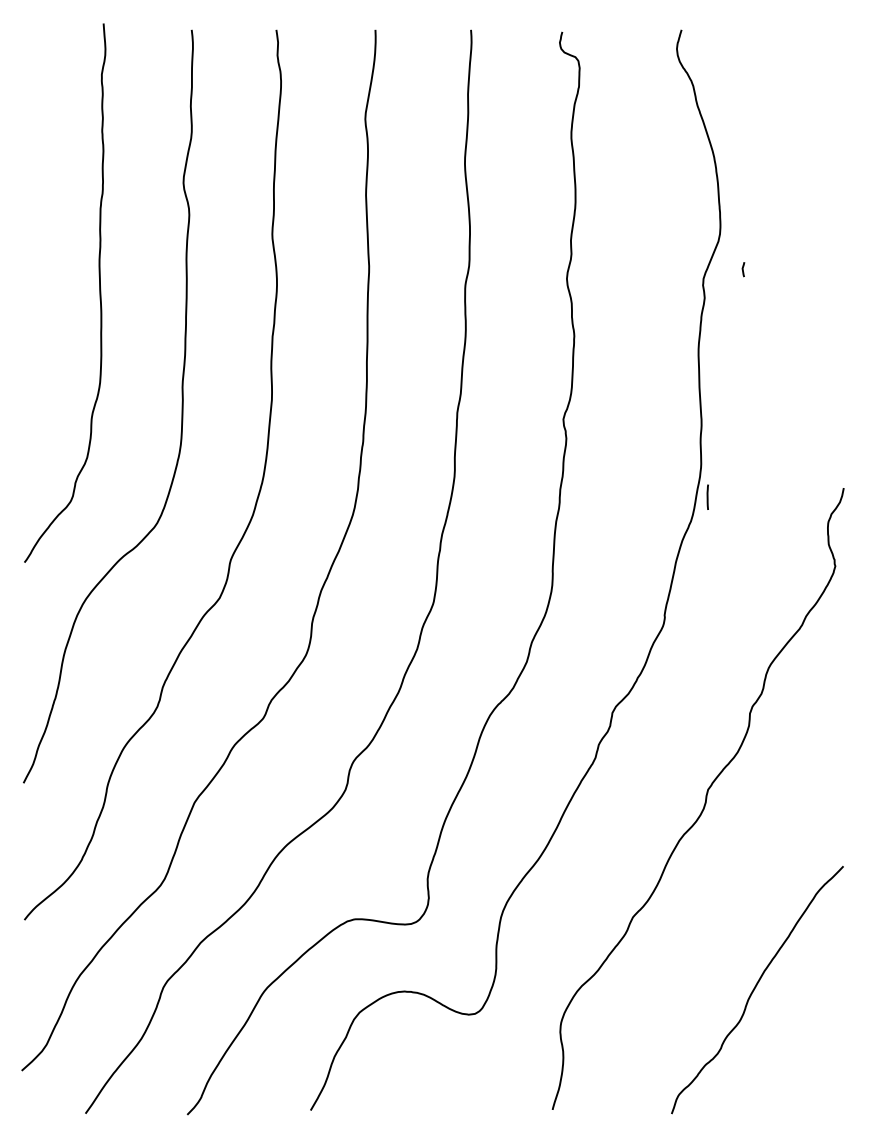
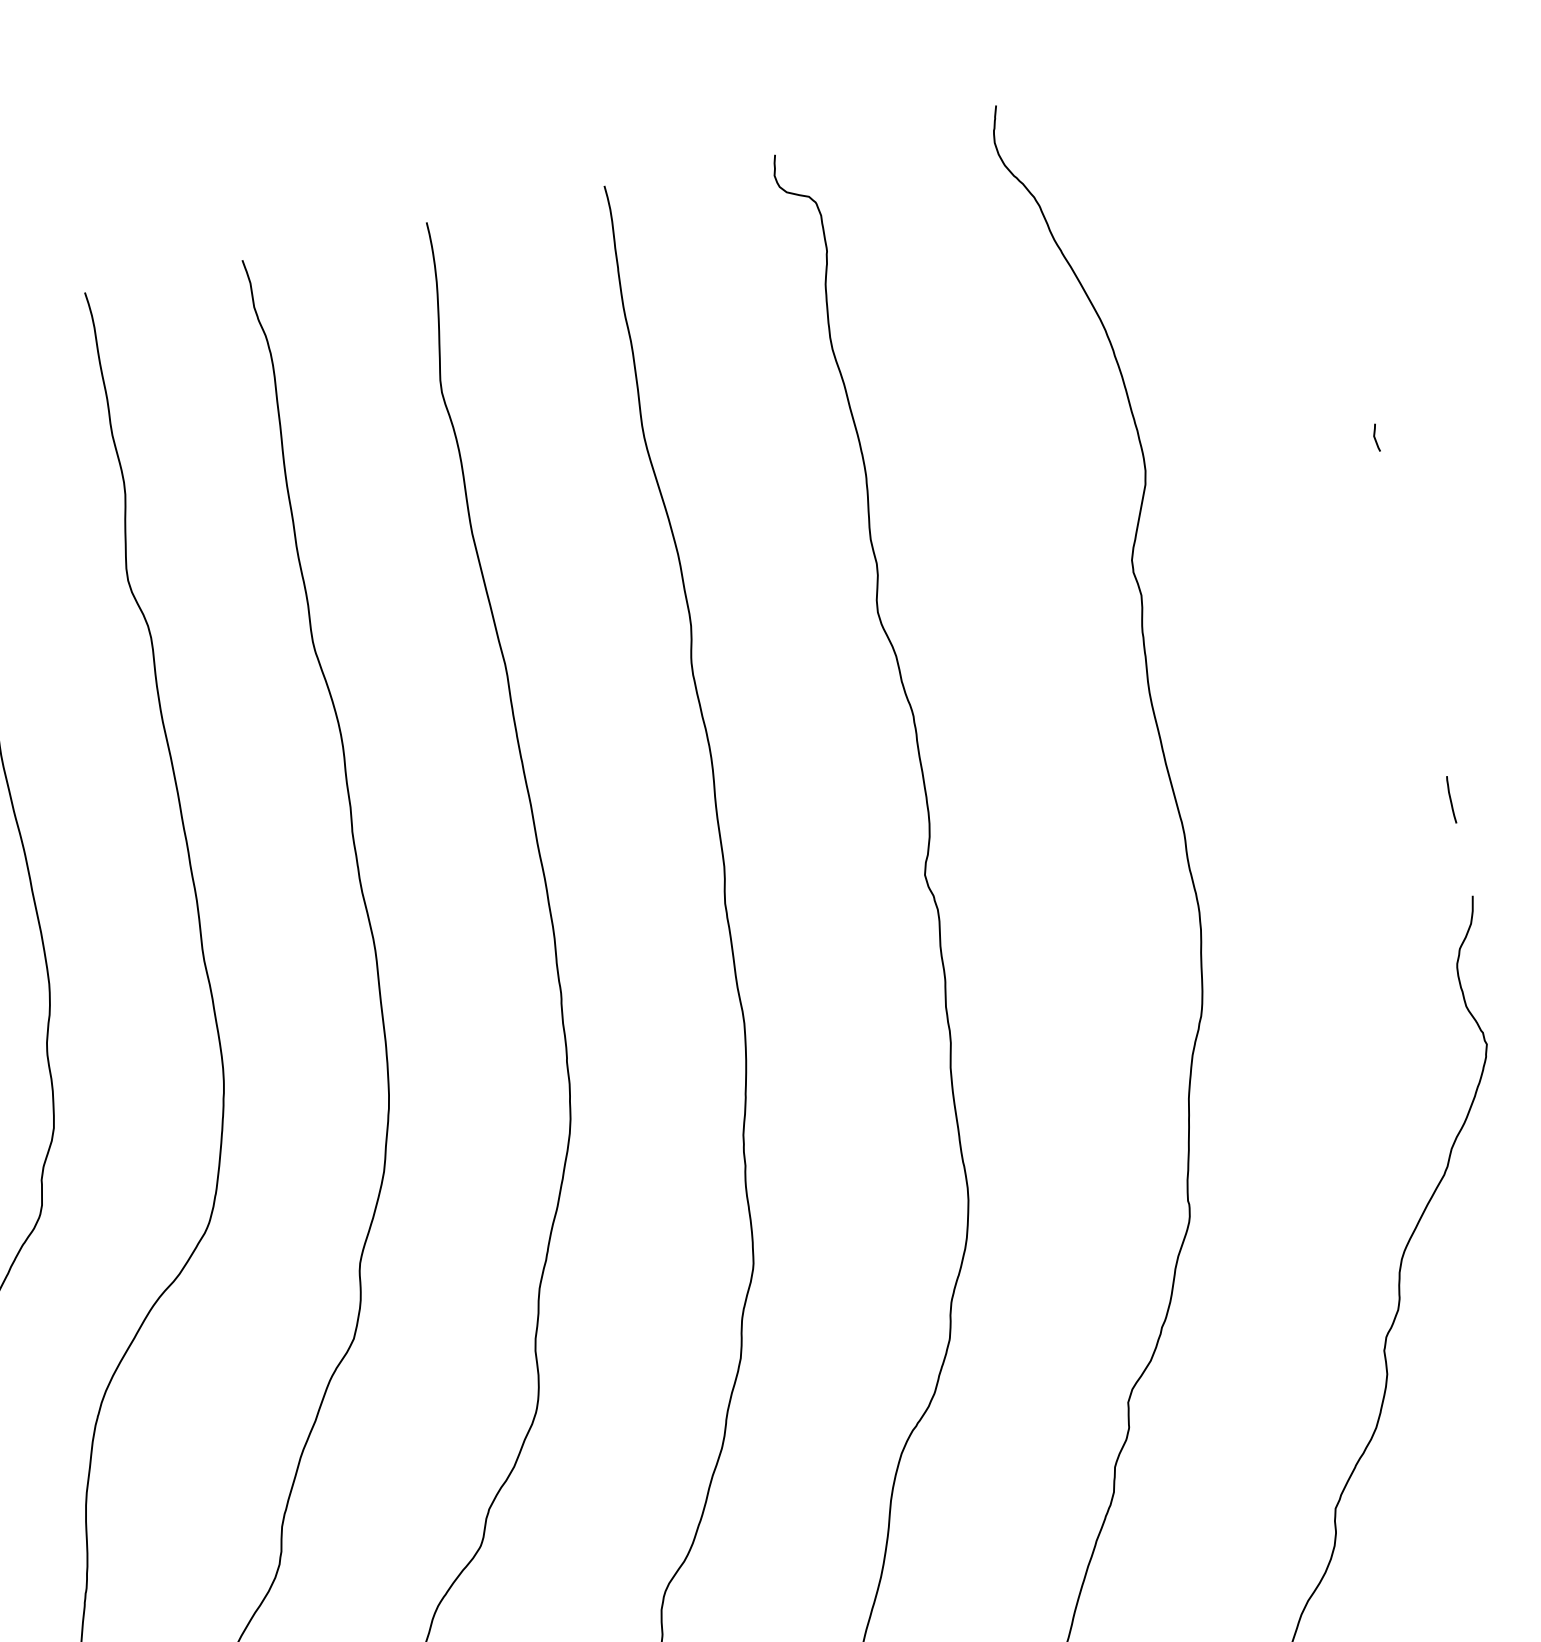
line: (743, 269) -> (1376, 437), moved
line: (707, 496) -> (1450, 798), moved

